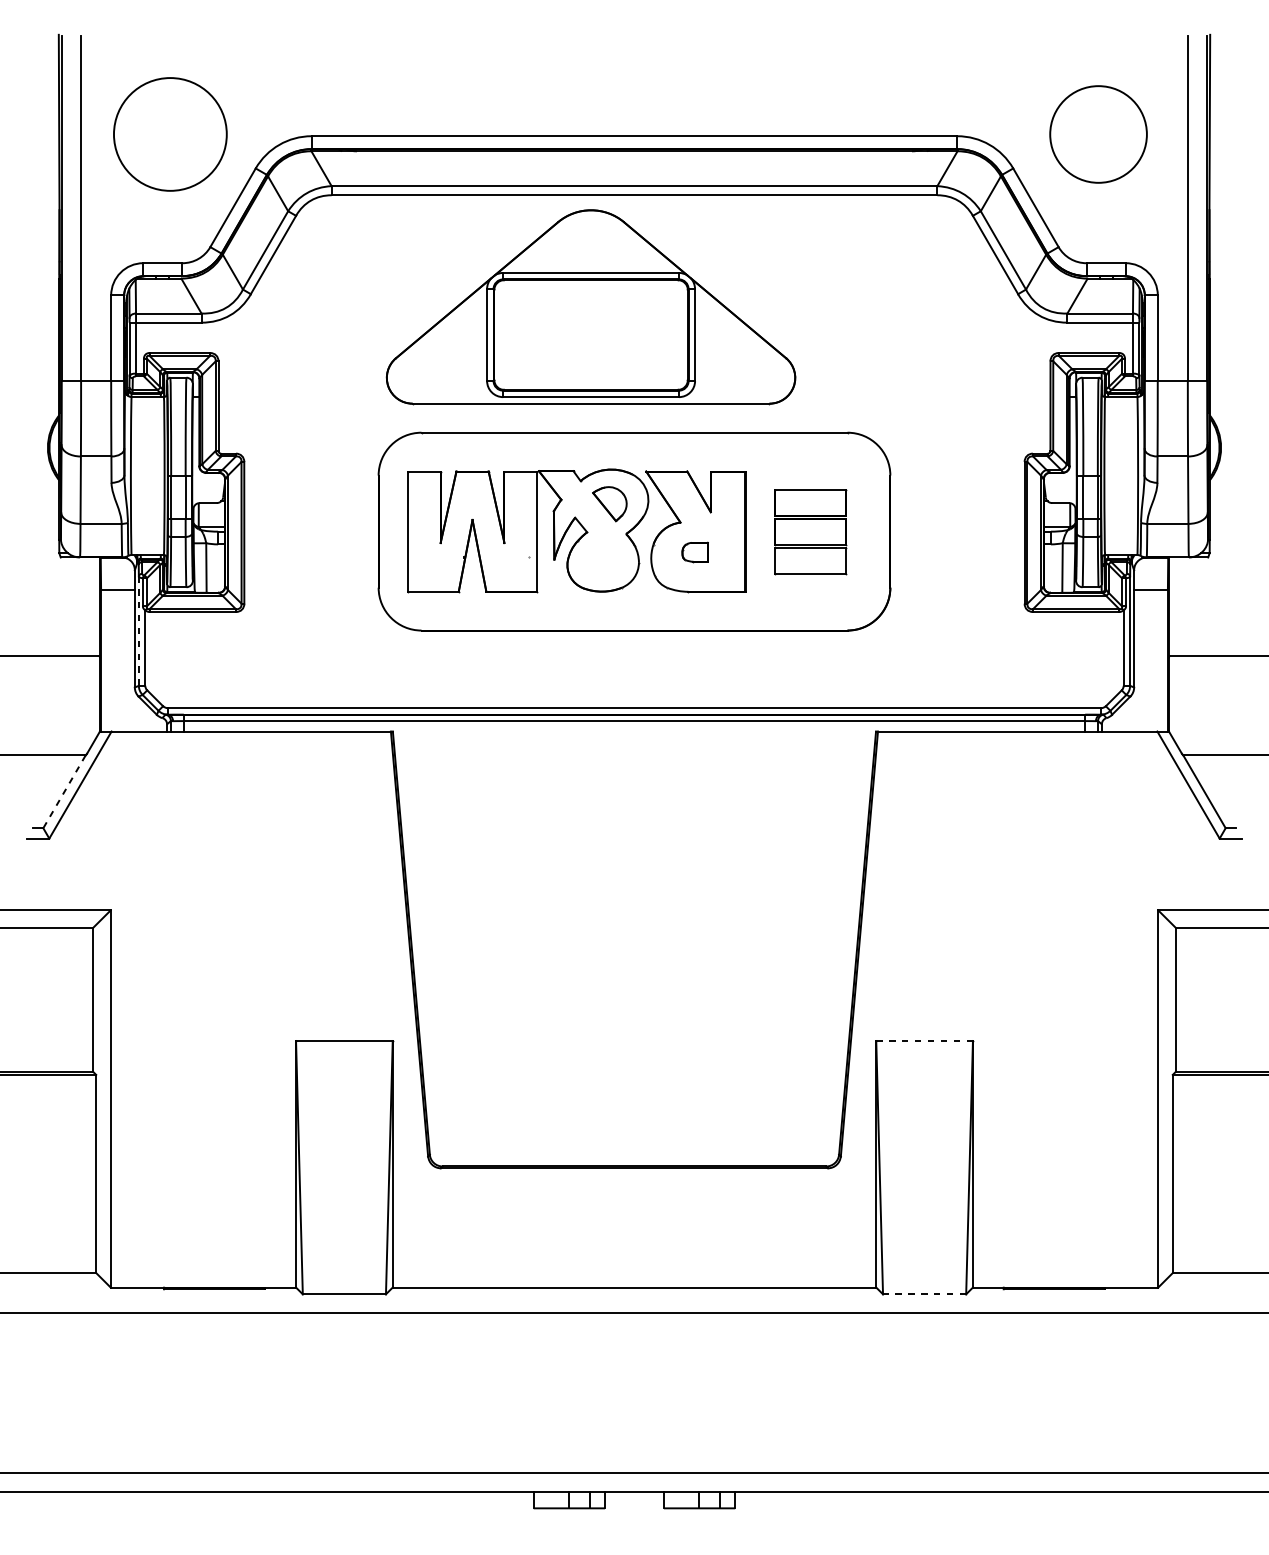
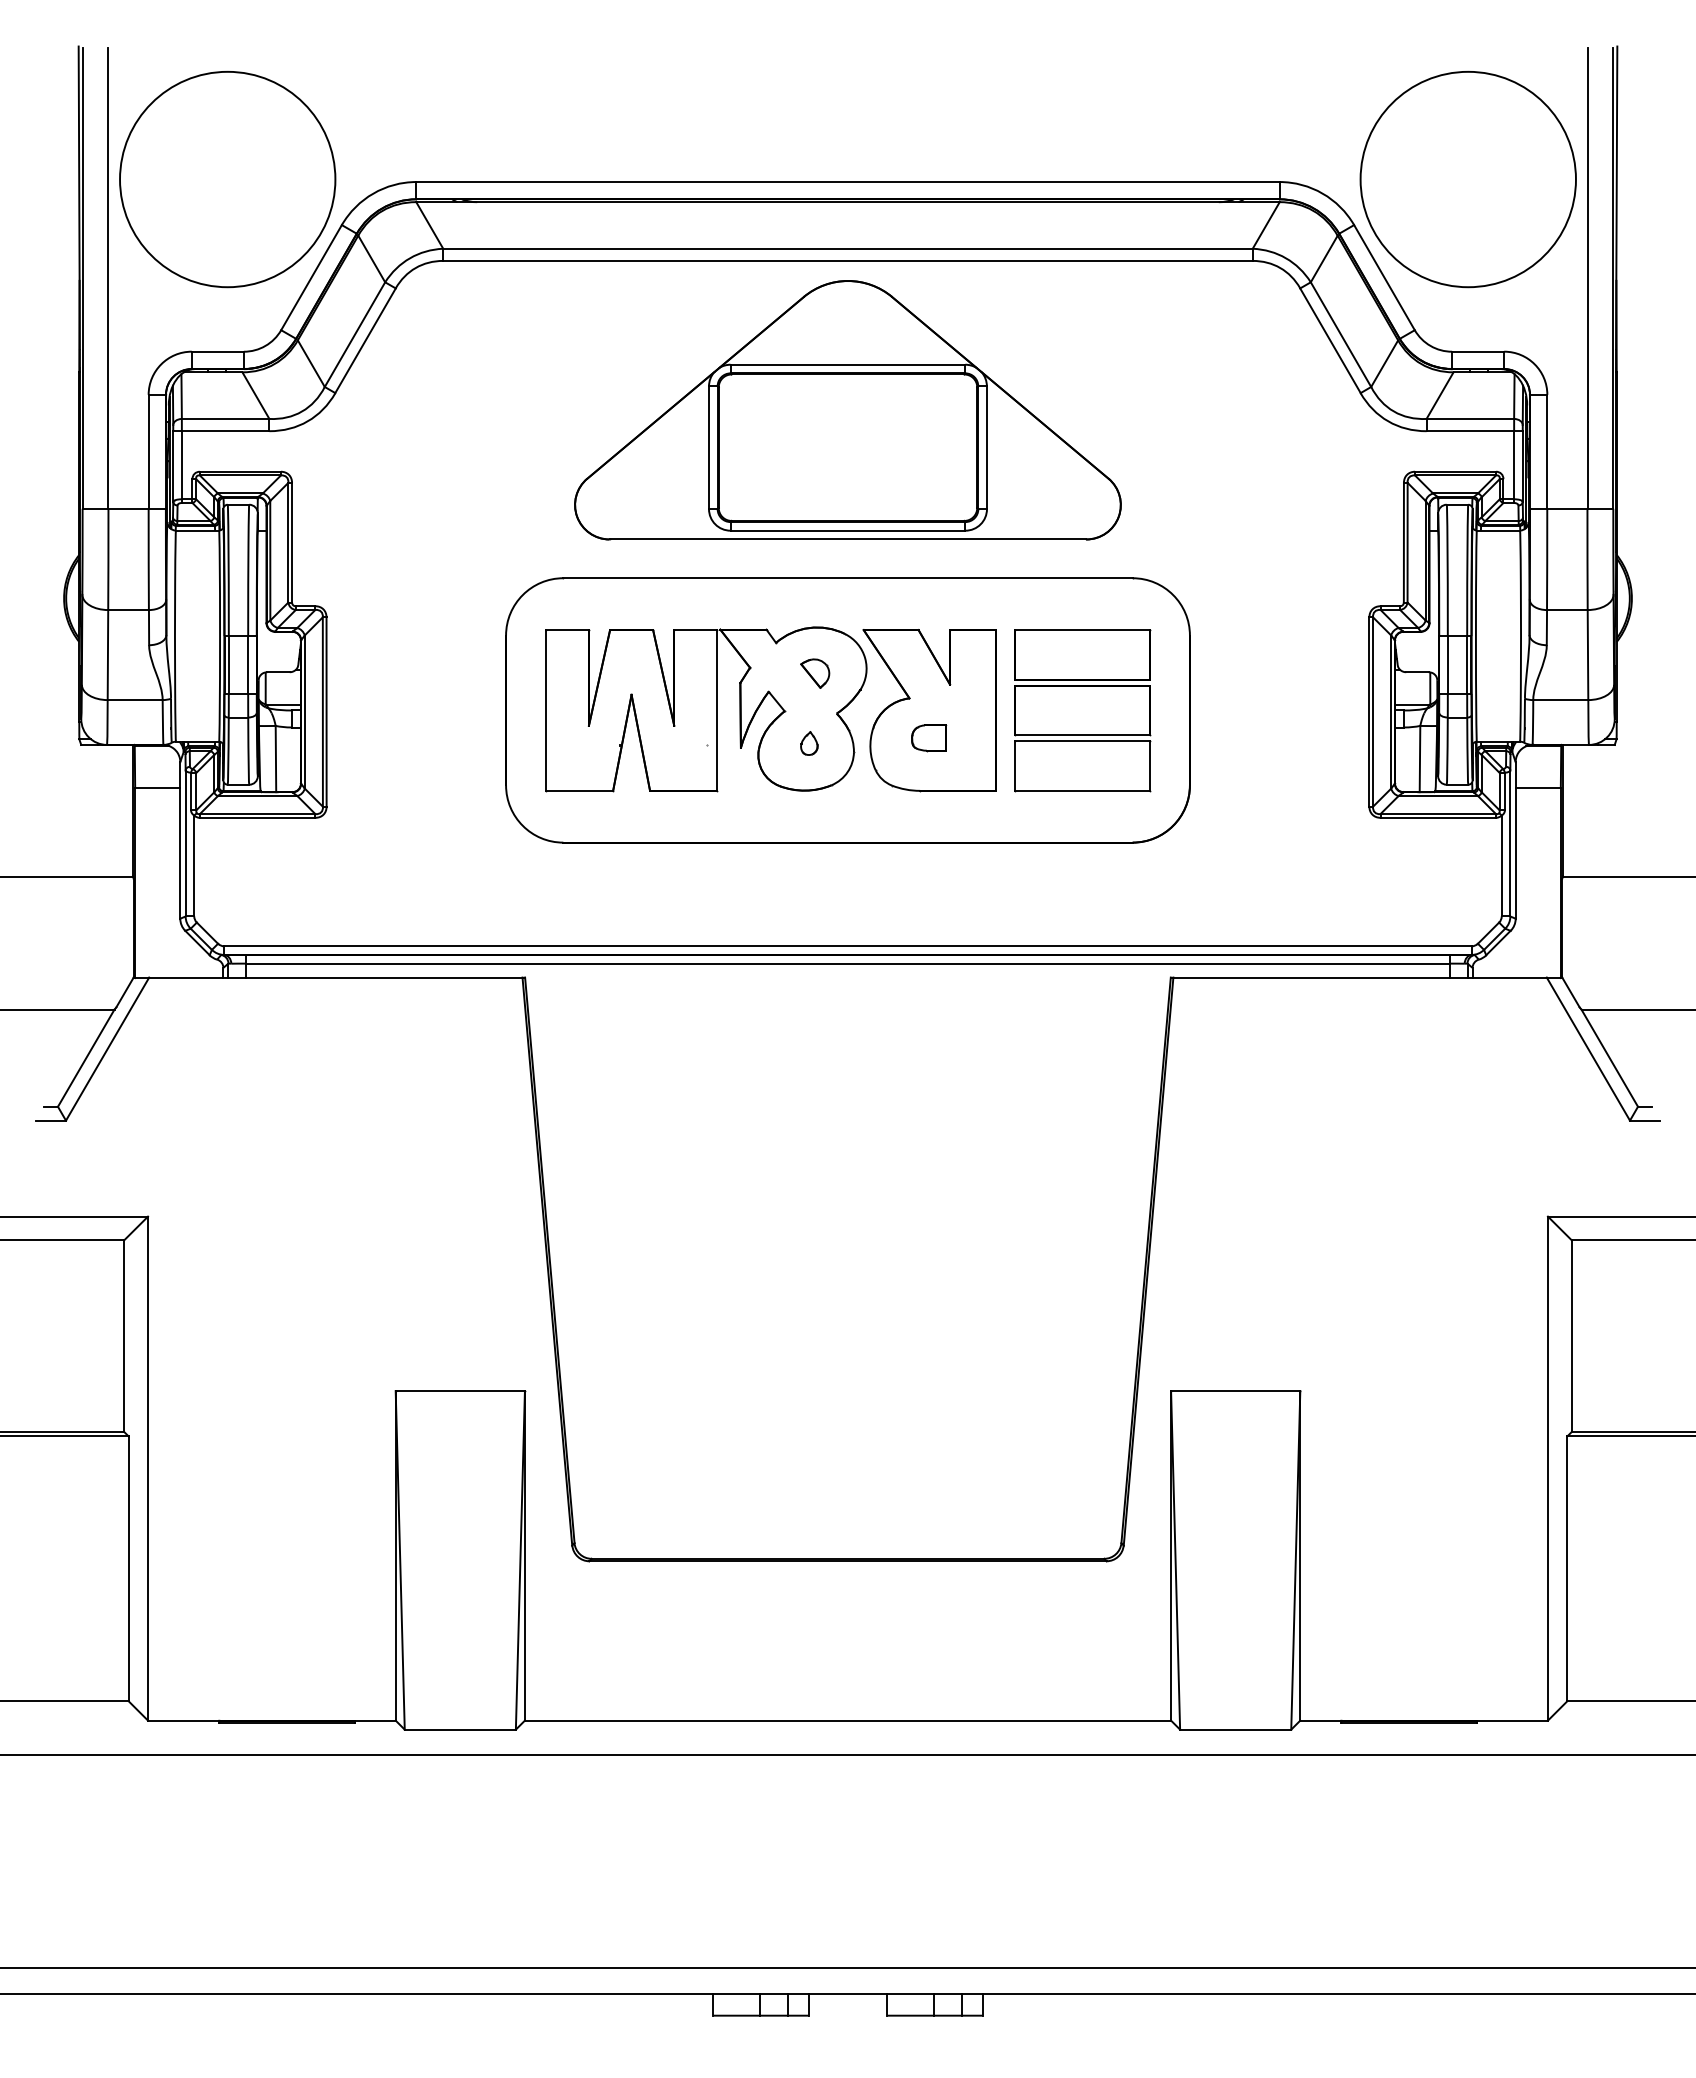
circle: (170, 134) -> (227, 179), size x1.43
circle: (1098, 134) -> (1467, 179), size x1.67
part: (590, 307) -> (847, 410), moved
part: (610, 503) -> (815, 673), size x0.62
part: (809, 531) -> (1082, 710), size x1.43
part: (605, 556) -> (809, 743), added
line: (138, 631) -> (185, 843), dashed -> solid
line: (64, 792) -> (86, 1058), dashed -> solid
line: (924, 1041) -> (1235, 1391), dashed -> solid
line: (924, 1294) -> (1235, 1729), dashed -> solid

